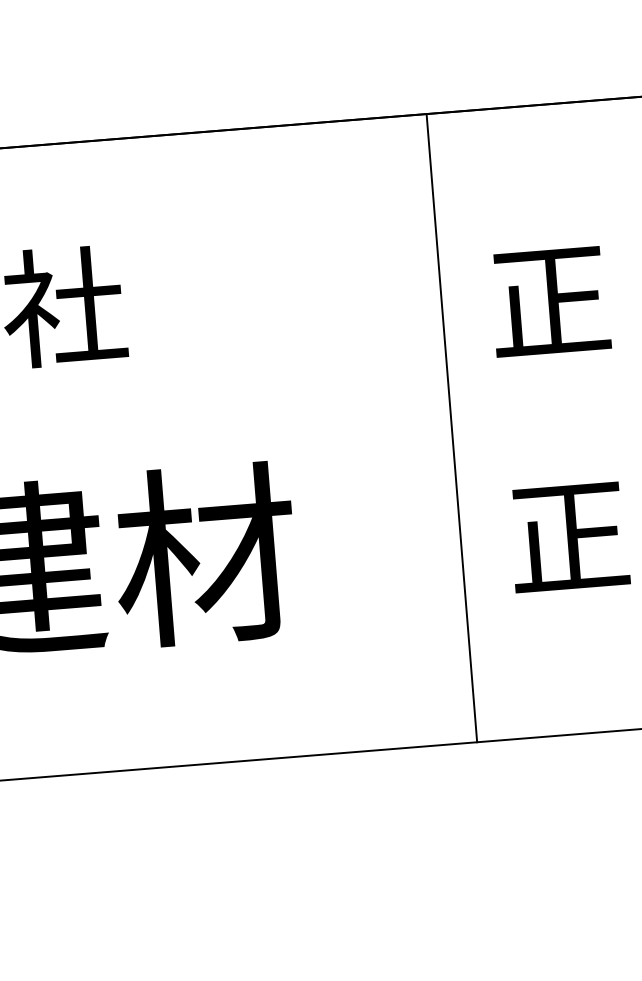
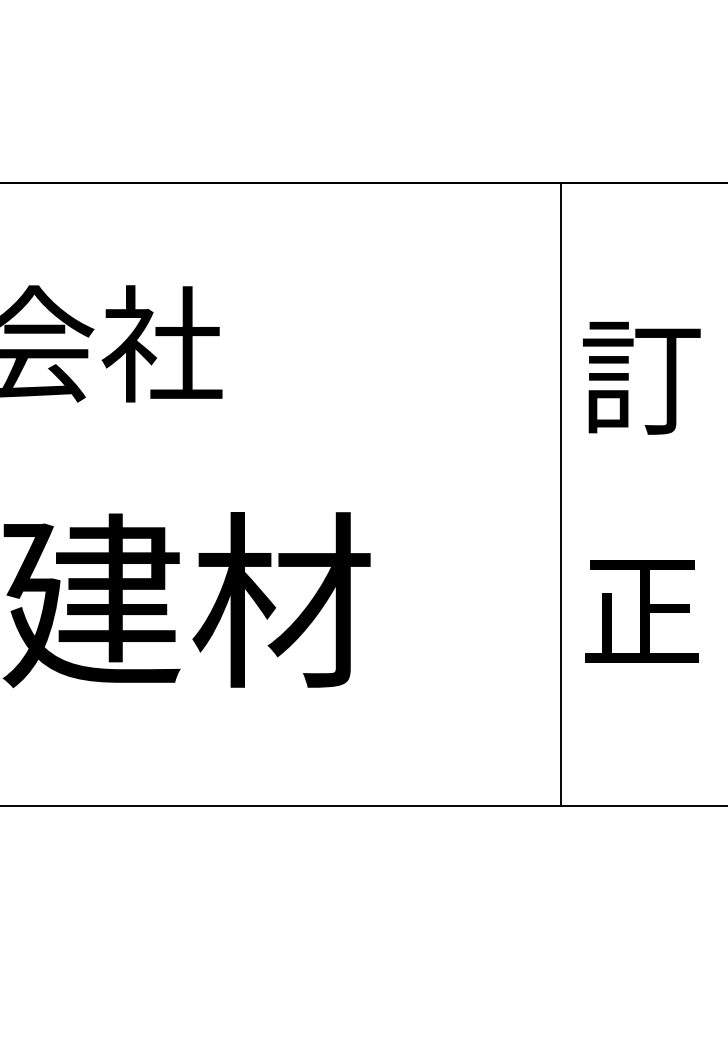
text: (549, 301) -> (641, 377), 正 -> 訂
line: (451, 428) -> (560, 494), moved

